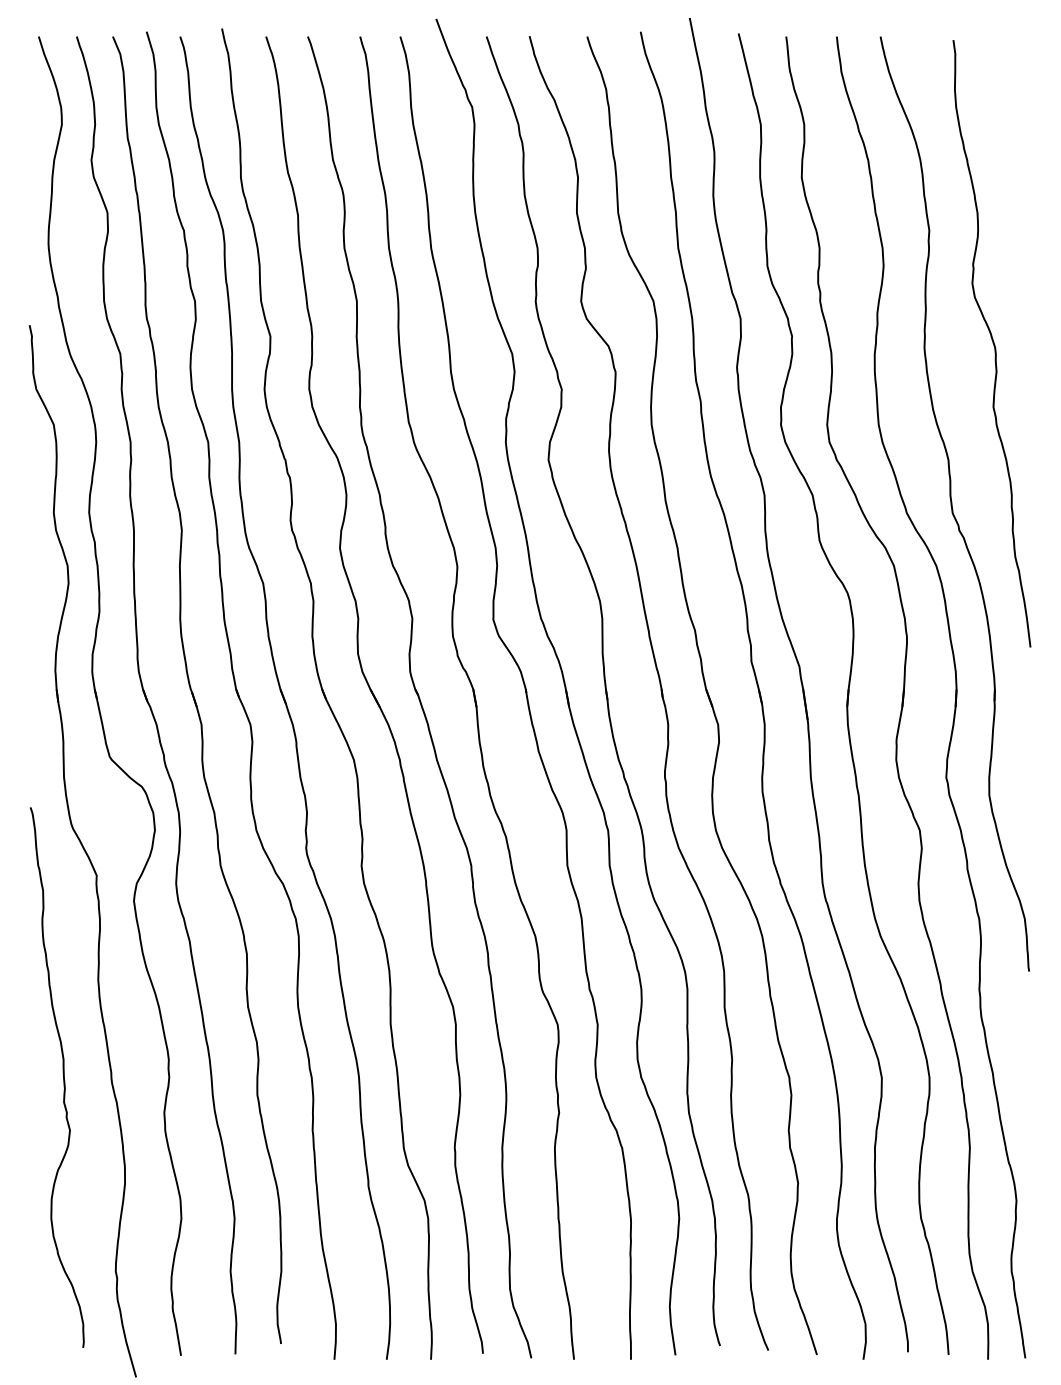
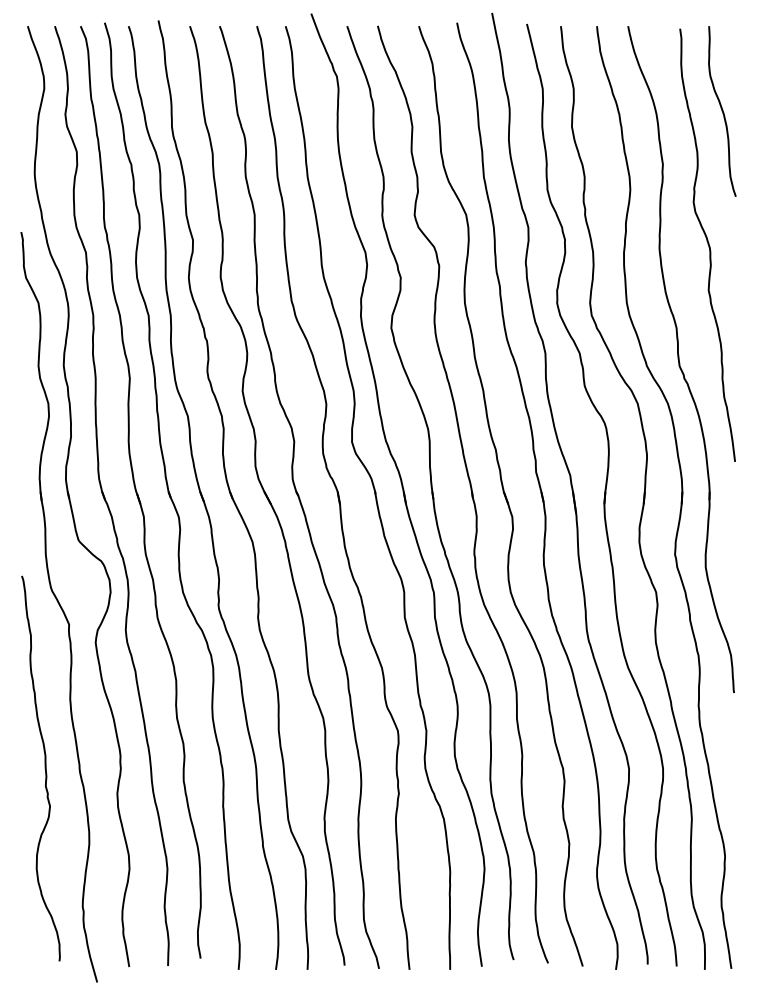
curve: (1012, 155) -> (722, 111), added

